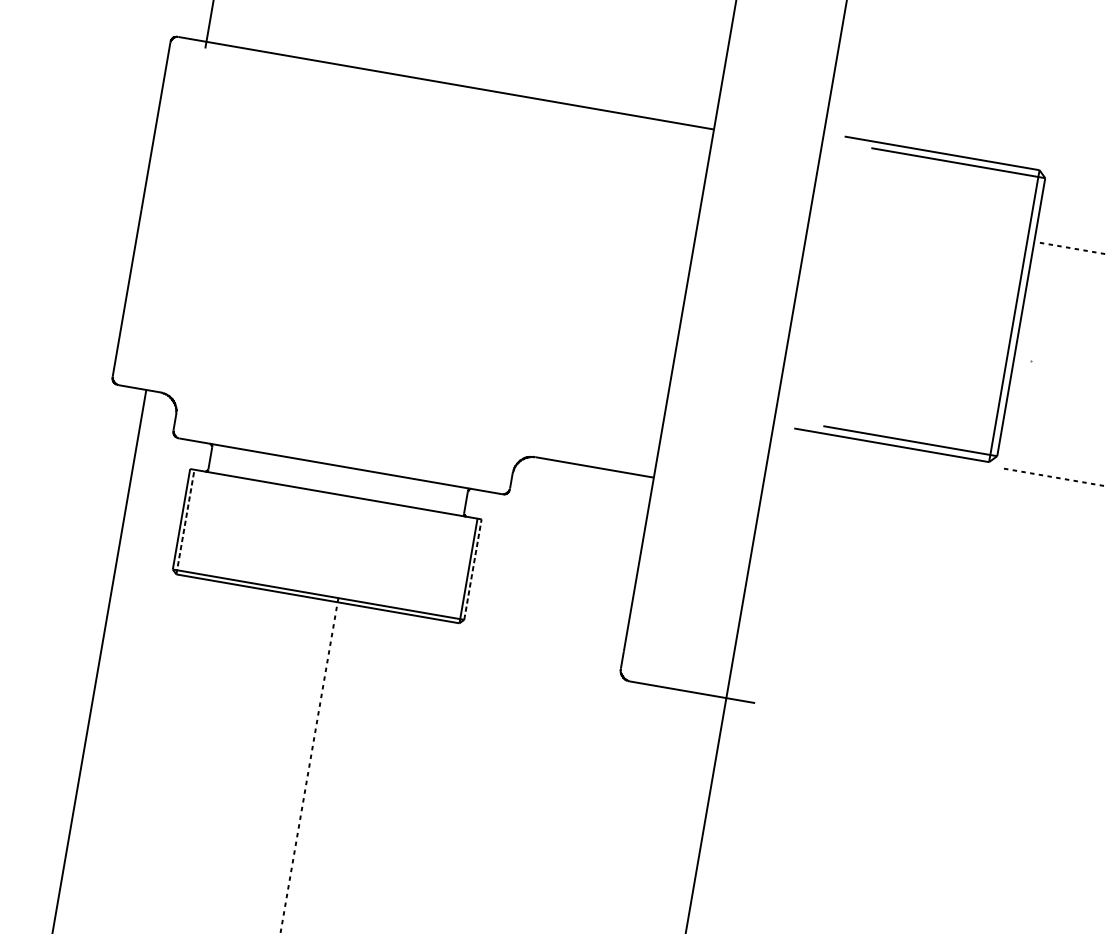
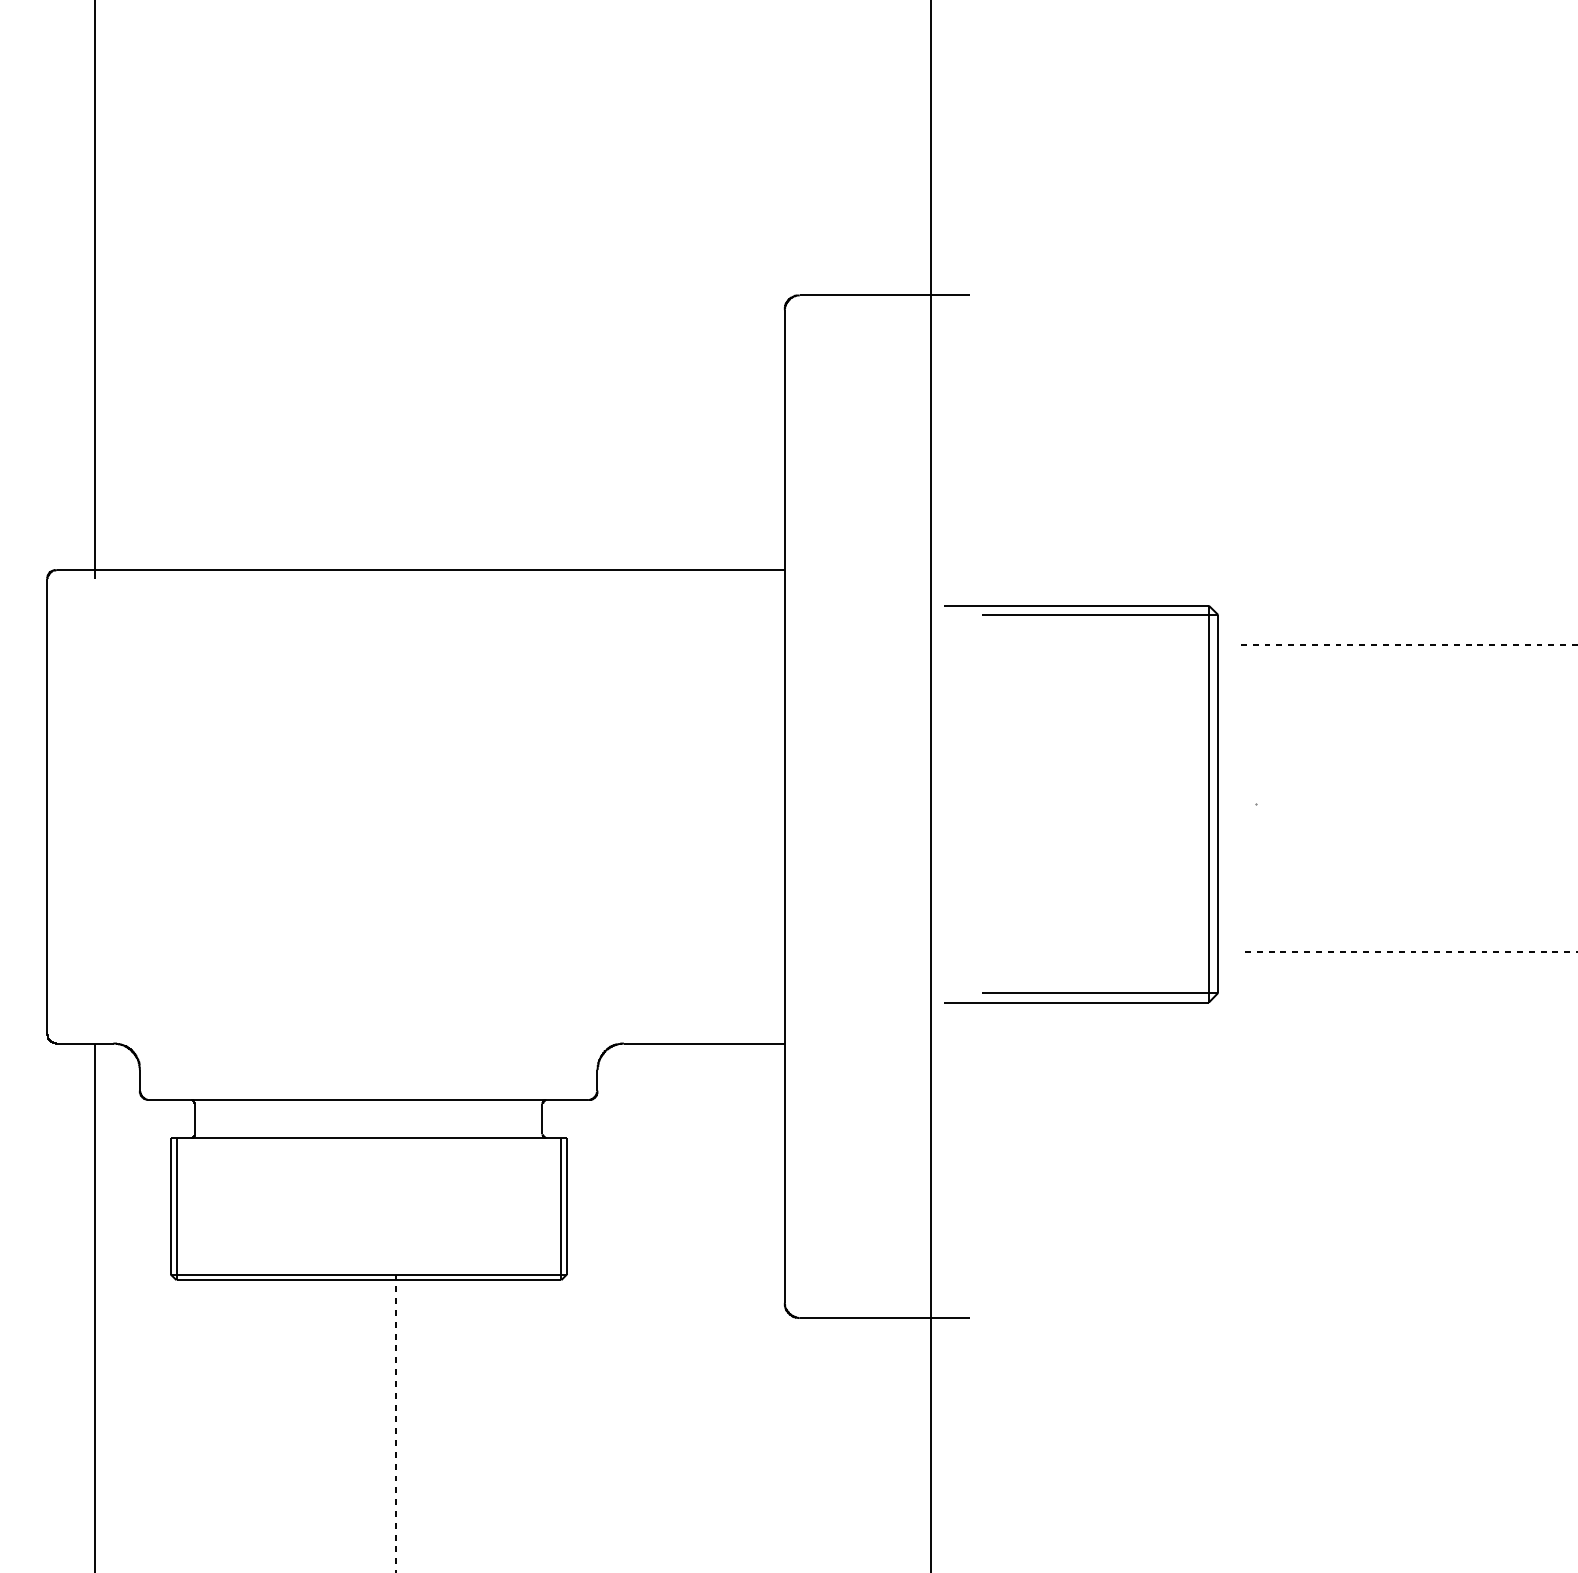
part: (1014, 316) -> (1208, 804), moved
line: (185, 521) -> (176, 1208), dashed -> solid
line: (472, 569) -> (566, 1205), dashed -> solid

